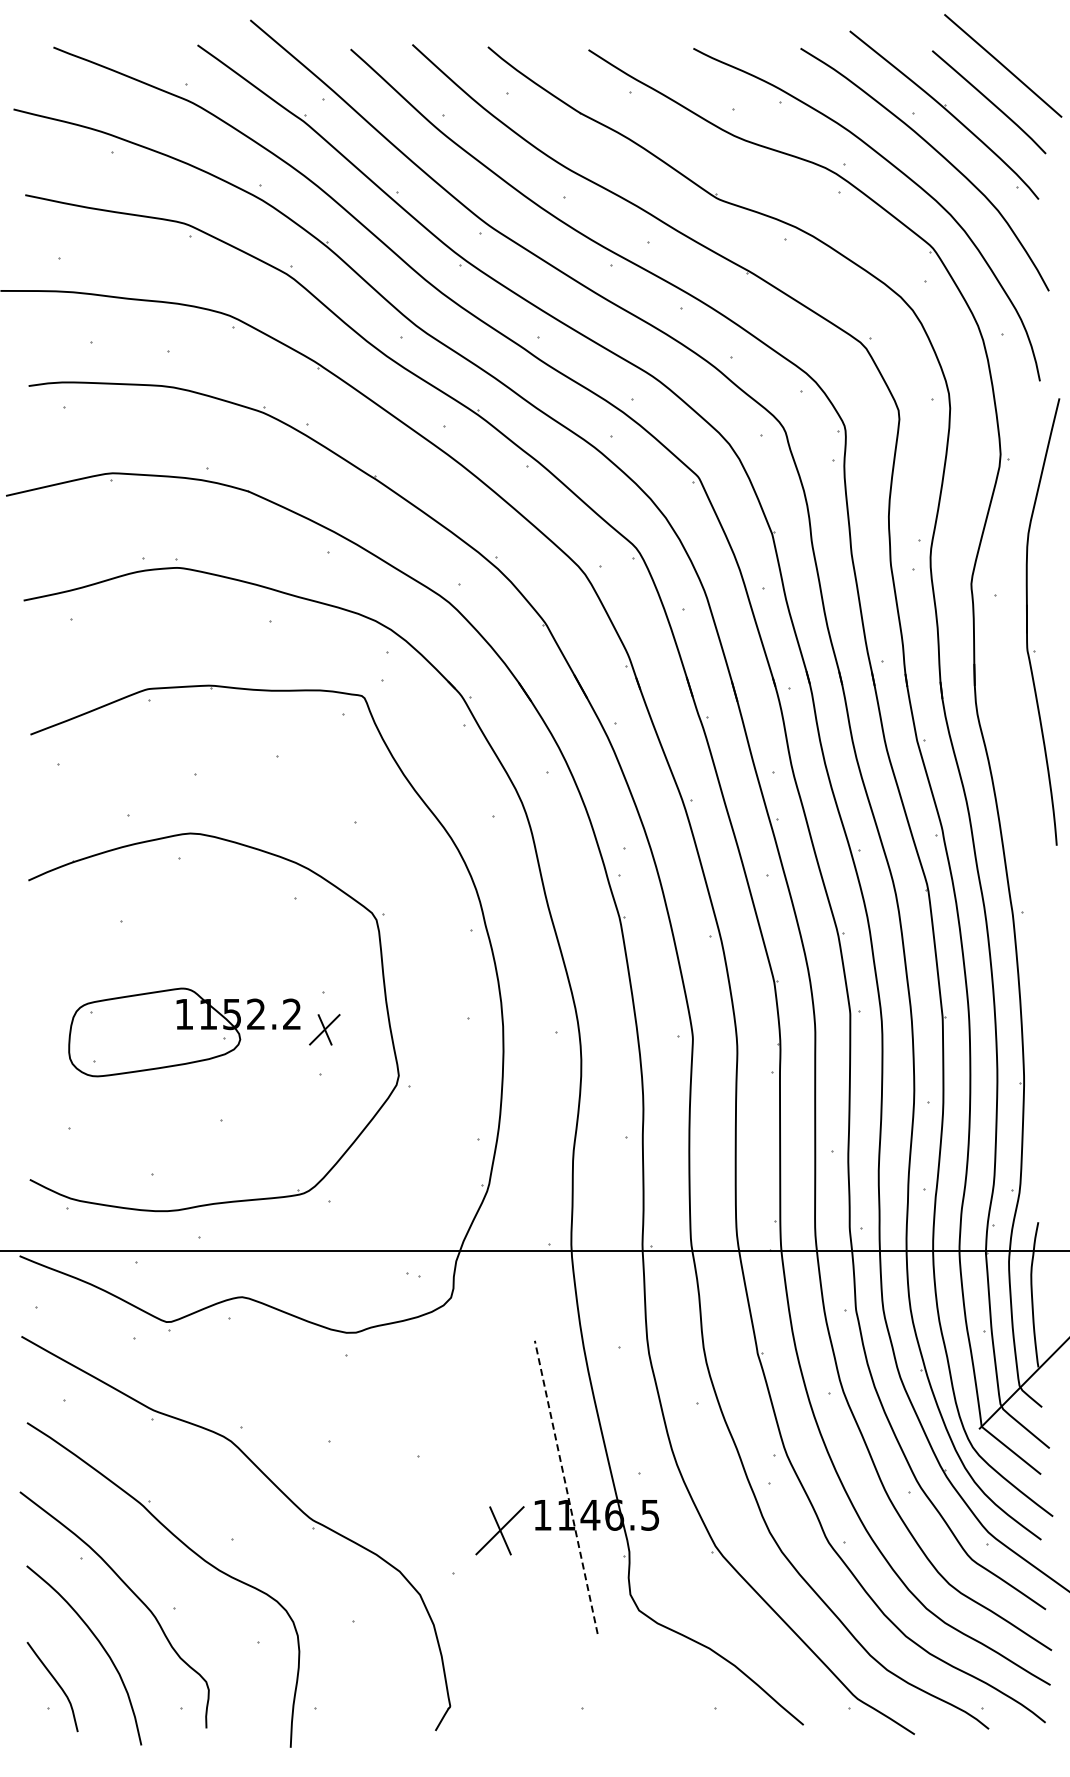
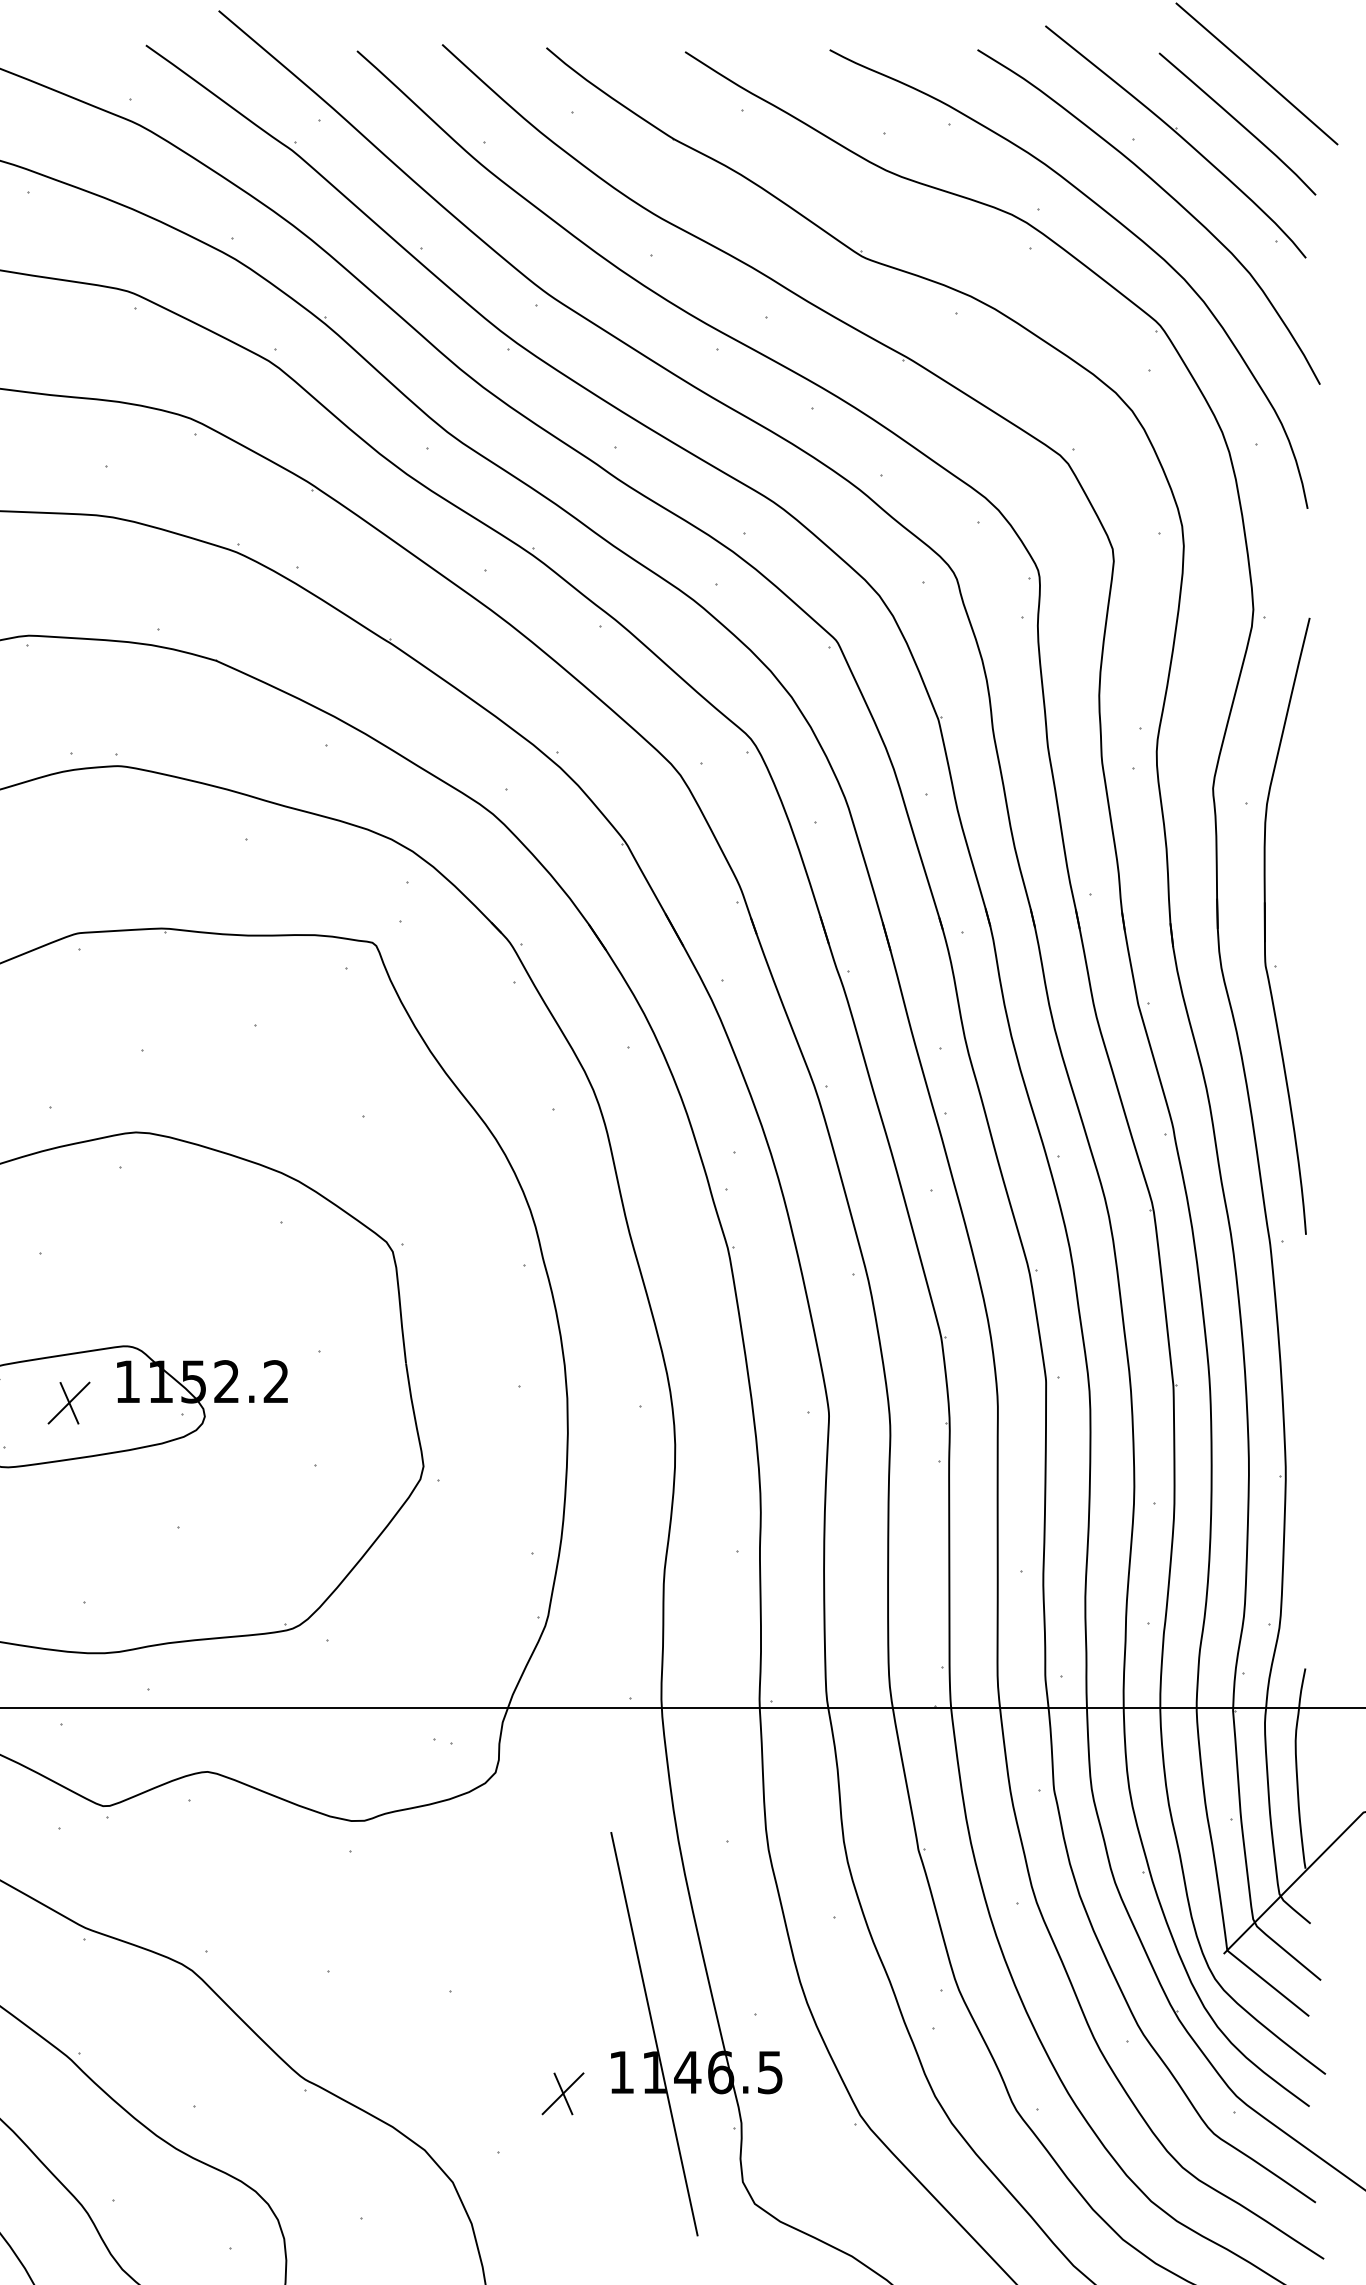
part: (1027, 621) -> (1265, 925), moved
part: (324, 1029) -> (68, 1402), moved
line: (566, 1487) -> (654, 2034), dashed -> solid
part: (499, 1530) -> (562, 2093), size x0.62

